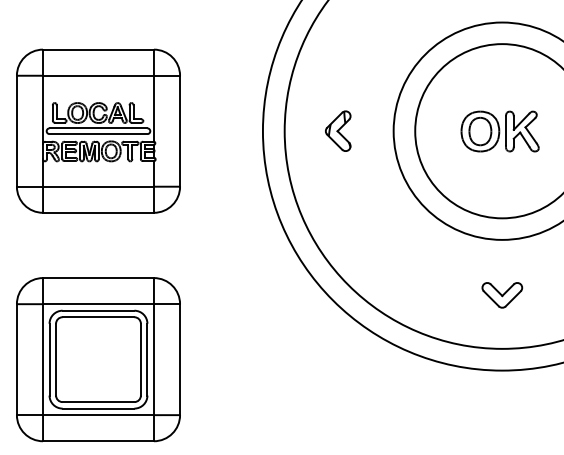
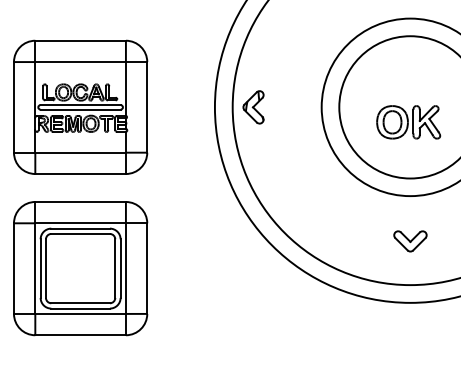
part: (338, 130) -> (253, 106), moved
part: (499, 131) -> (408, 122), moved
part: (98, 359) -> (80, 268), moved

